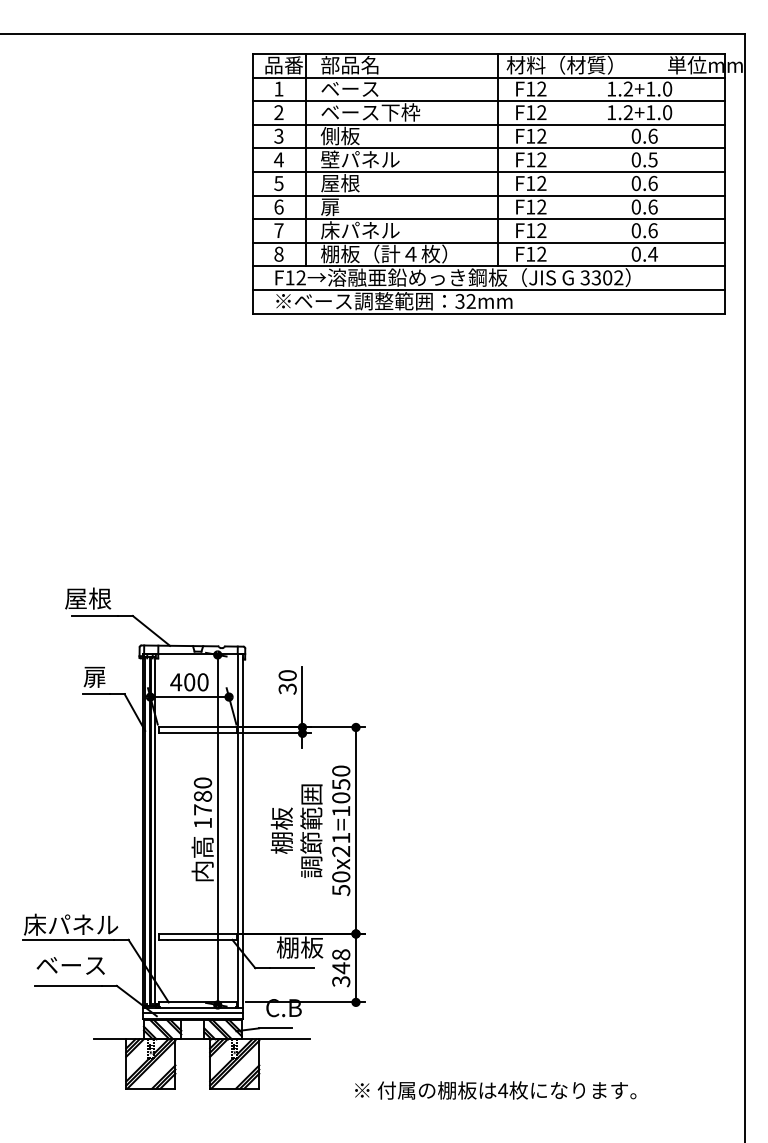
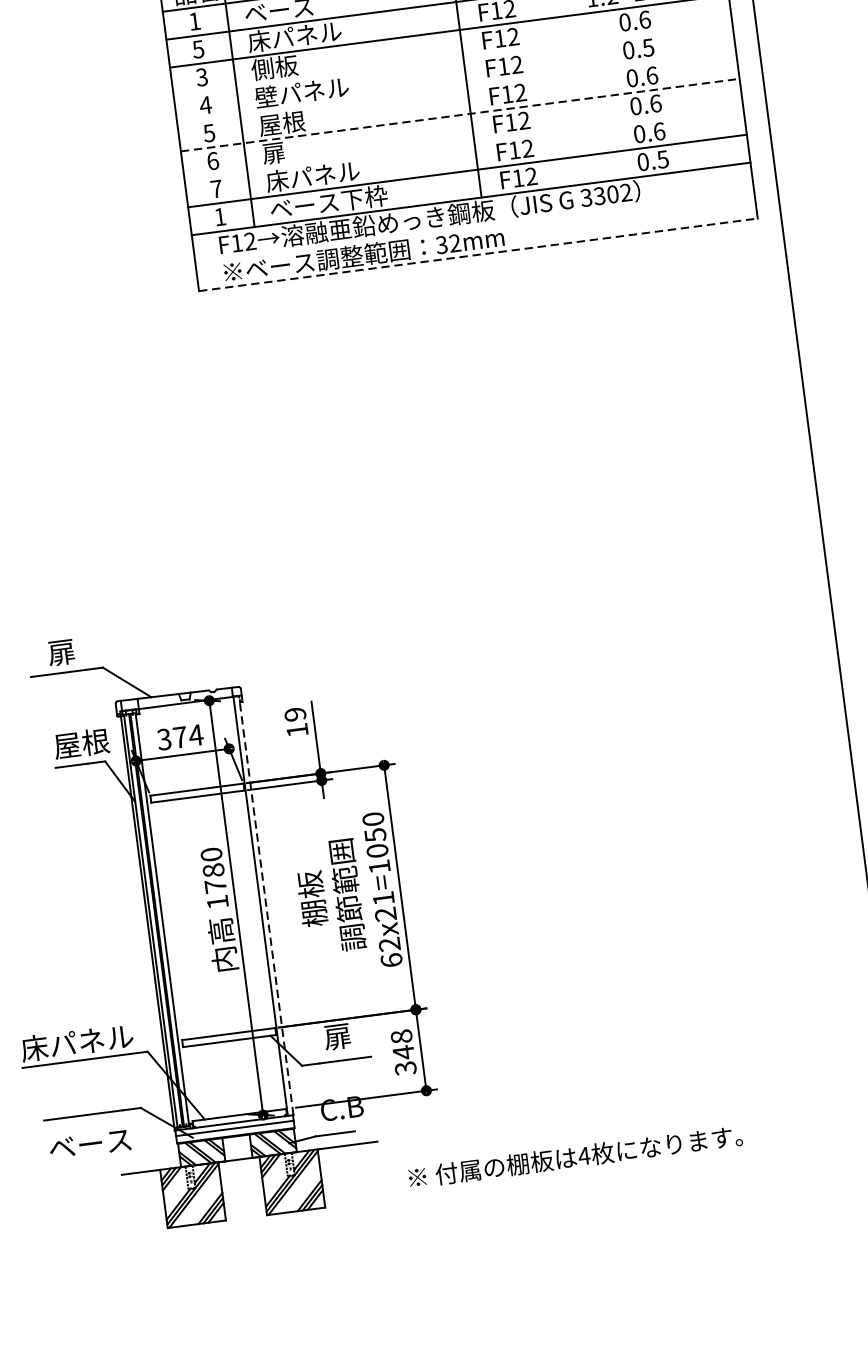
text: (278, 112) -> (197, 49), 2 -> 5
text: (370, 112) -> (306, 35), ベース下枠 -> 床パネル
line: (489, 148) -> (453, 59), removed
line: (489, 171) -> (456, 86), removed
line: (489, 195) -> (460, 115), solid -> dashed
line: (489, 219) -> (464, 143), removed
text: (278, 253) -> (219, 216), 8 -> 1
text: (384, 253) -> (345, 199), 棚板（計４枚） -> ベース下枠
text: (652, 254) -> (662, 159), 0.4 -> 0.5
line: (489, 289) -> (474, 226), removed
line: (489, 313) -> (478, 254), solid -> dashed
text: (88, 598) -> (47, 653), 屋根 -> 扉
text: (106, 676) -> (80, 743), 扉 -> 屋根
text: (189, 682) -> (180, 737), 400 -> 374
text: (287, 682) -> (296, 722), 30 -> 19
line: (242, 831) -> (265, 905), solid -> dashed
text: (341, 883) -> (390, 952), 50x21=1050 -> 62x21=1050
text: (300, 947) -> (352, 1034), 棚板 -> 扉
text: (70, 965) -> (89, 1144), moved
text: (495, 1090) -> (575, 1157), moved

